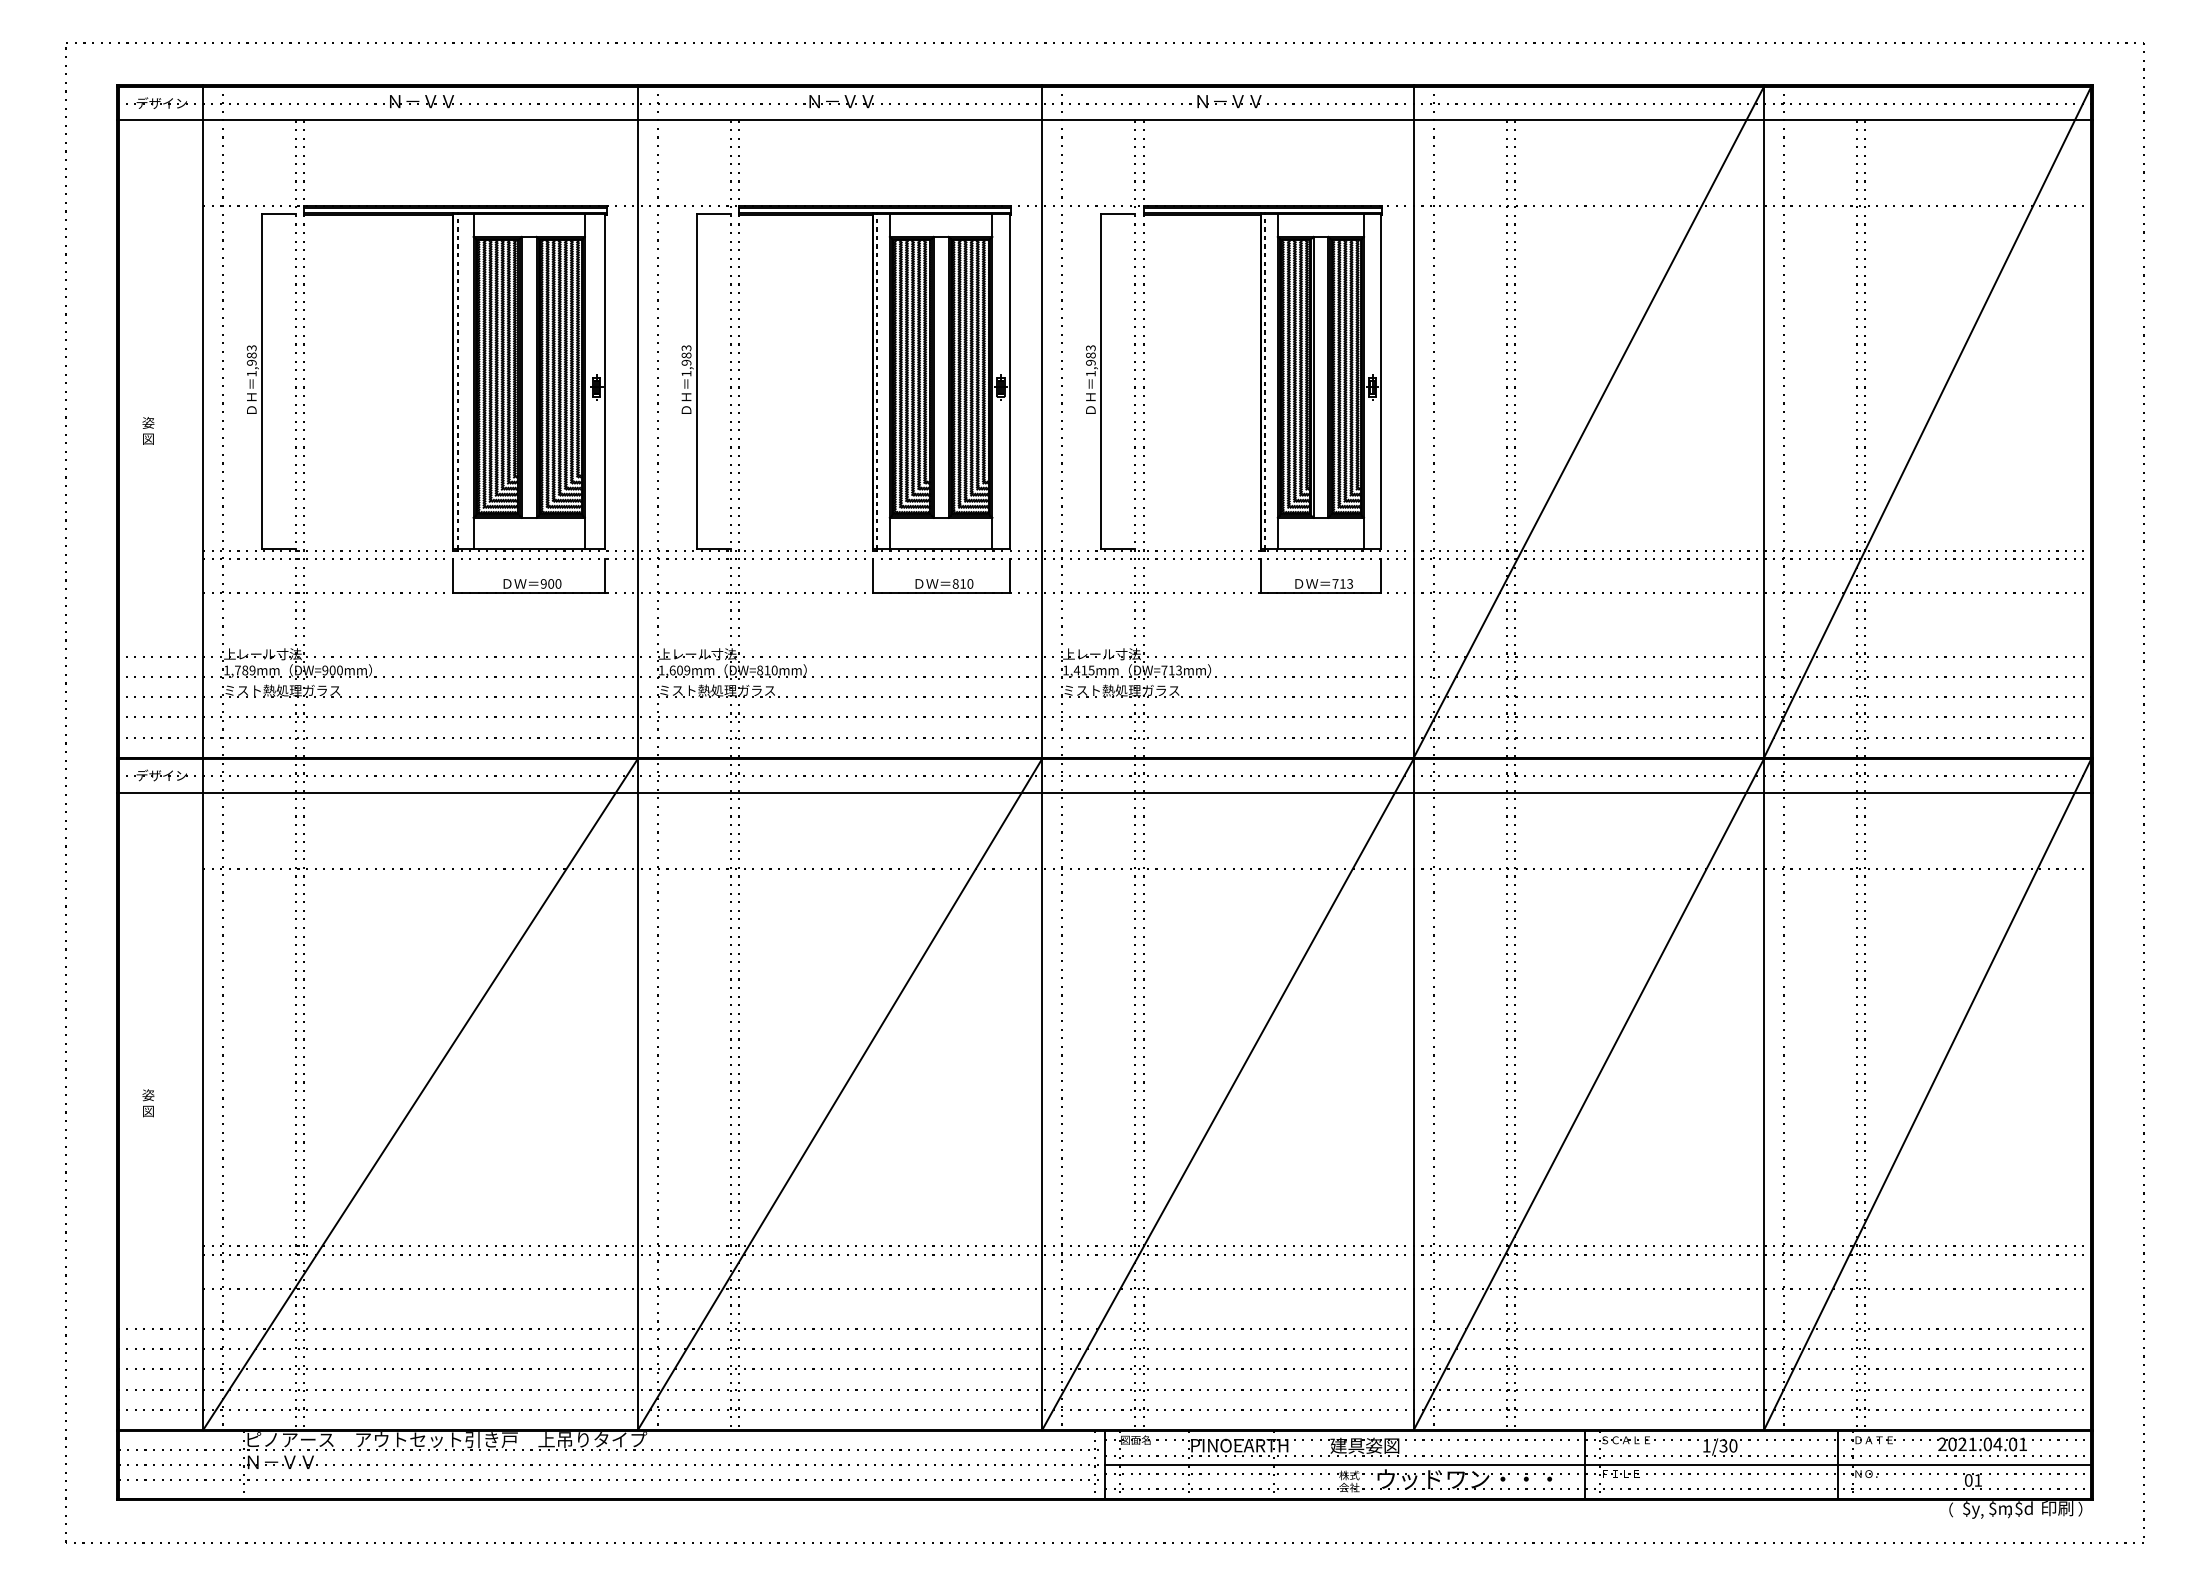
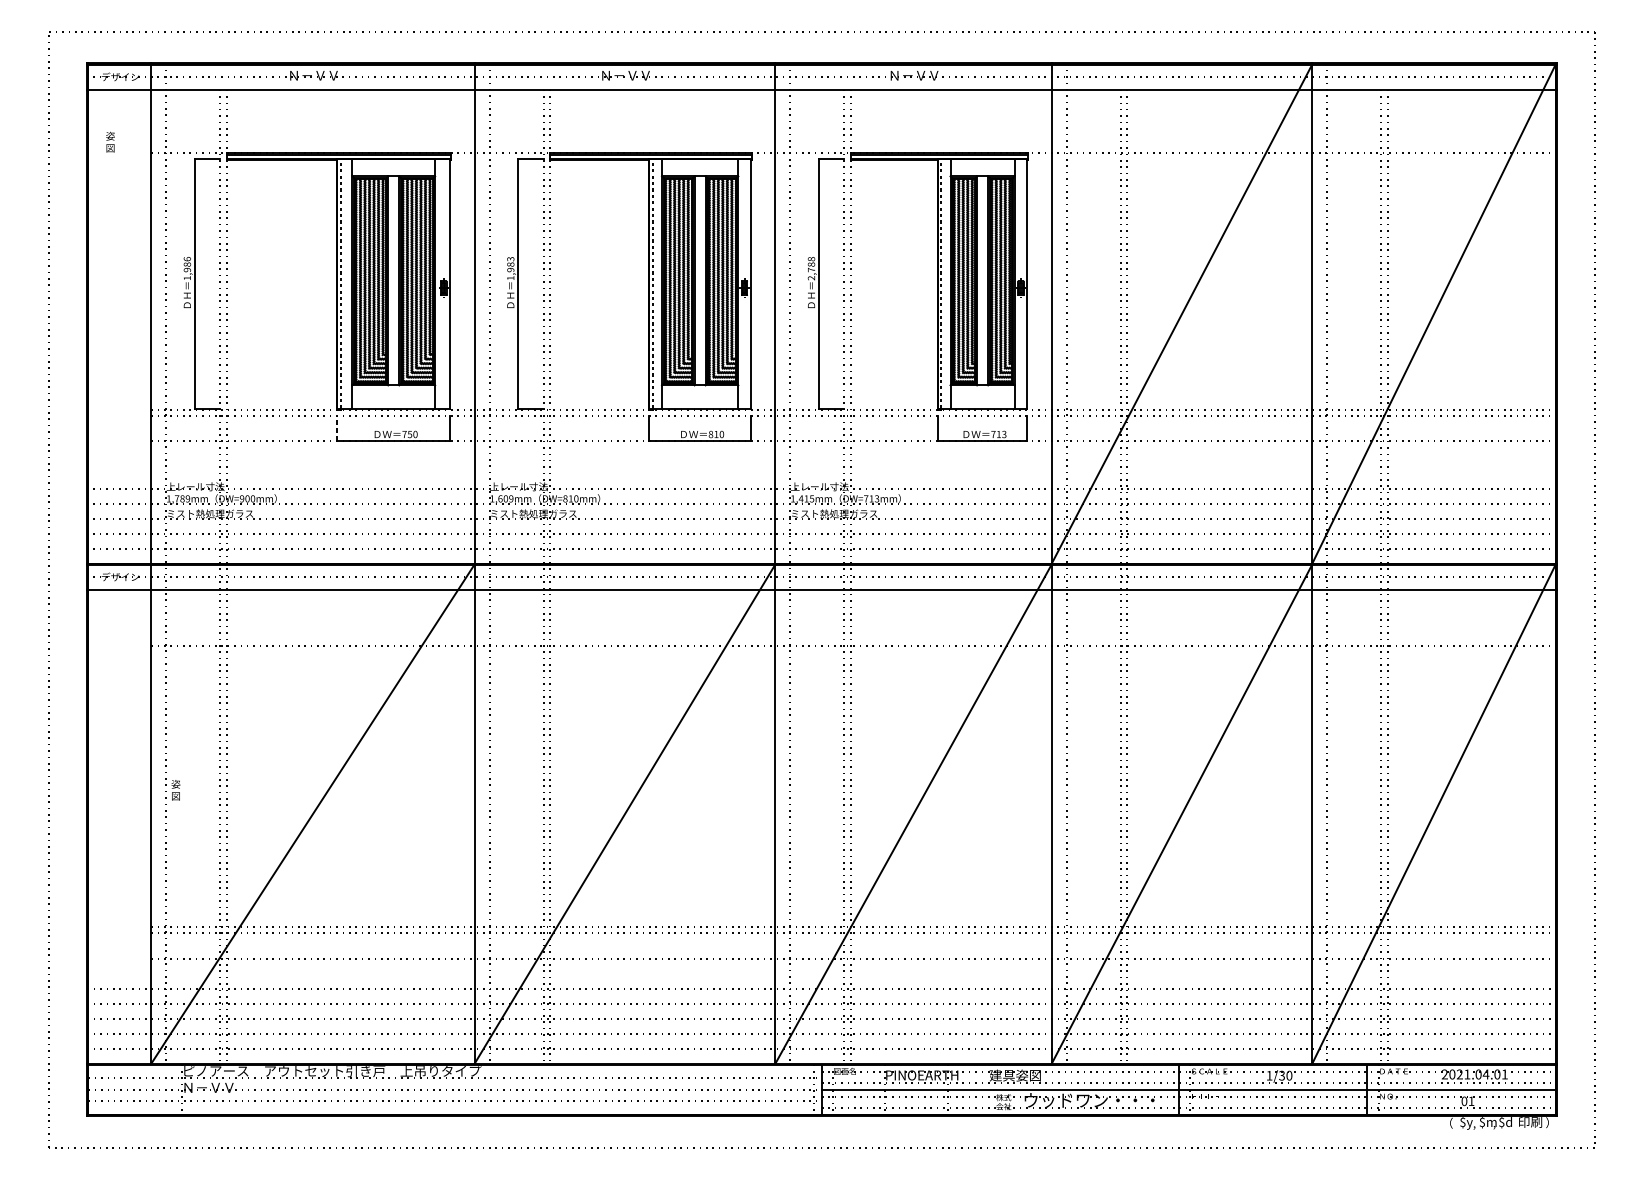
text: (251, 348) -> (187, 259), 1,983 -> 1,986
text: (1090, 360) -> (811, 268), 1,983 -> 2,788
text: (148, 430) -> (110, 141), moved
line: (453, 575) -> (337, 428), solid -> dashed
text: (547, 583) -> (407, 434), 900 -> 750
text: (148, 1103) -> (176, 790), moved

